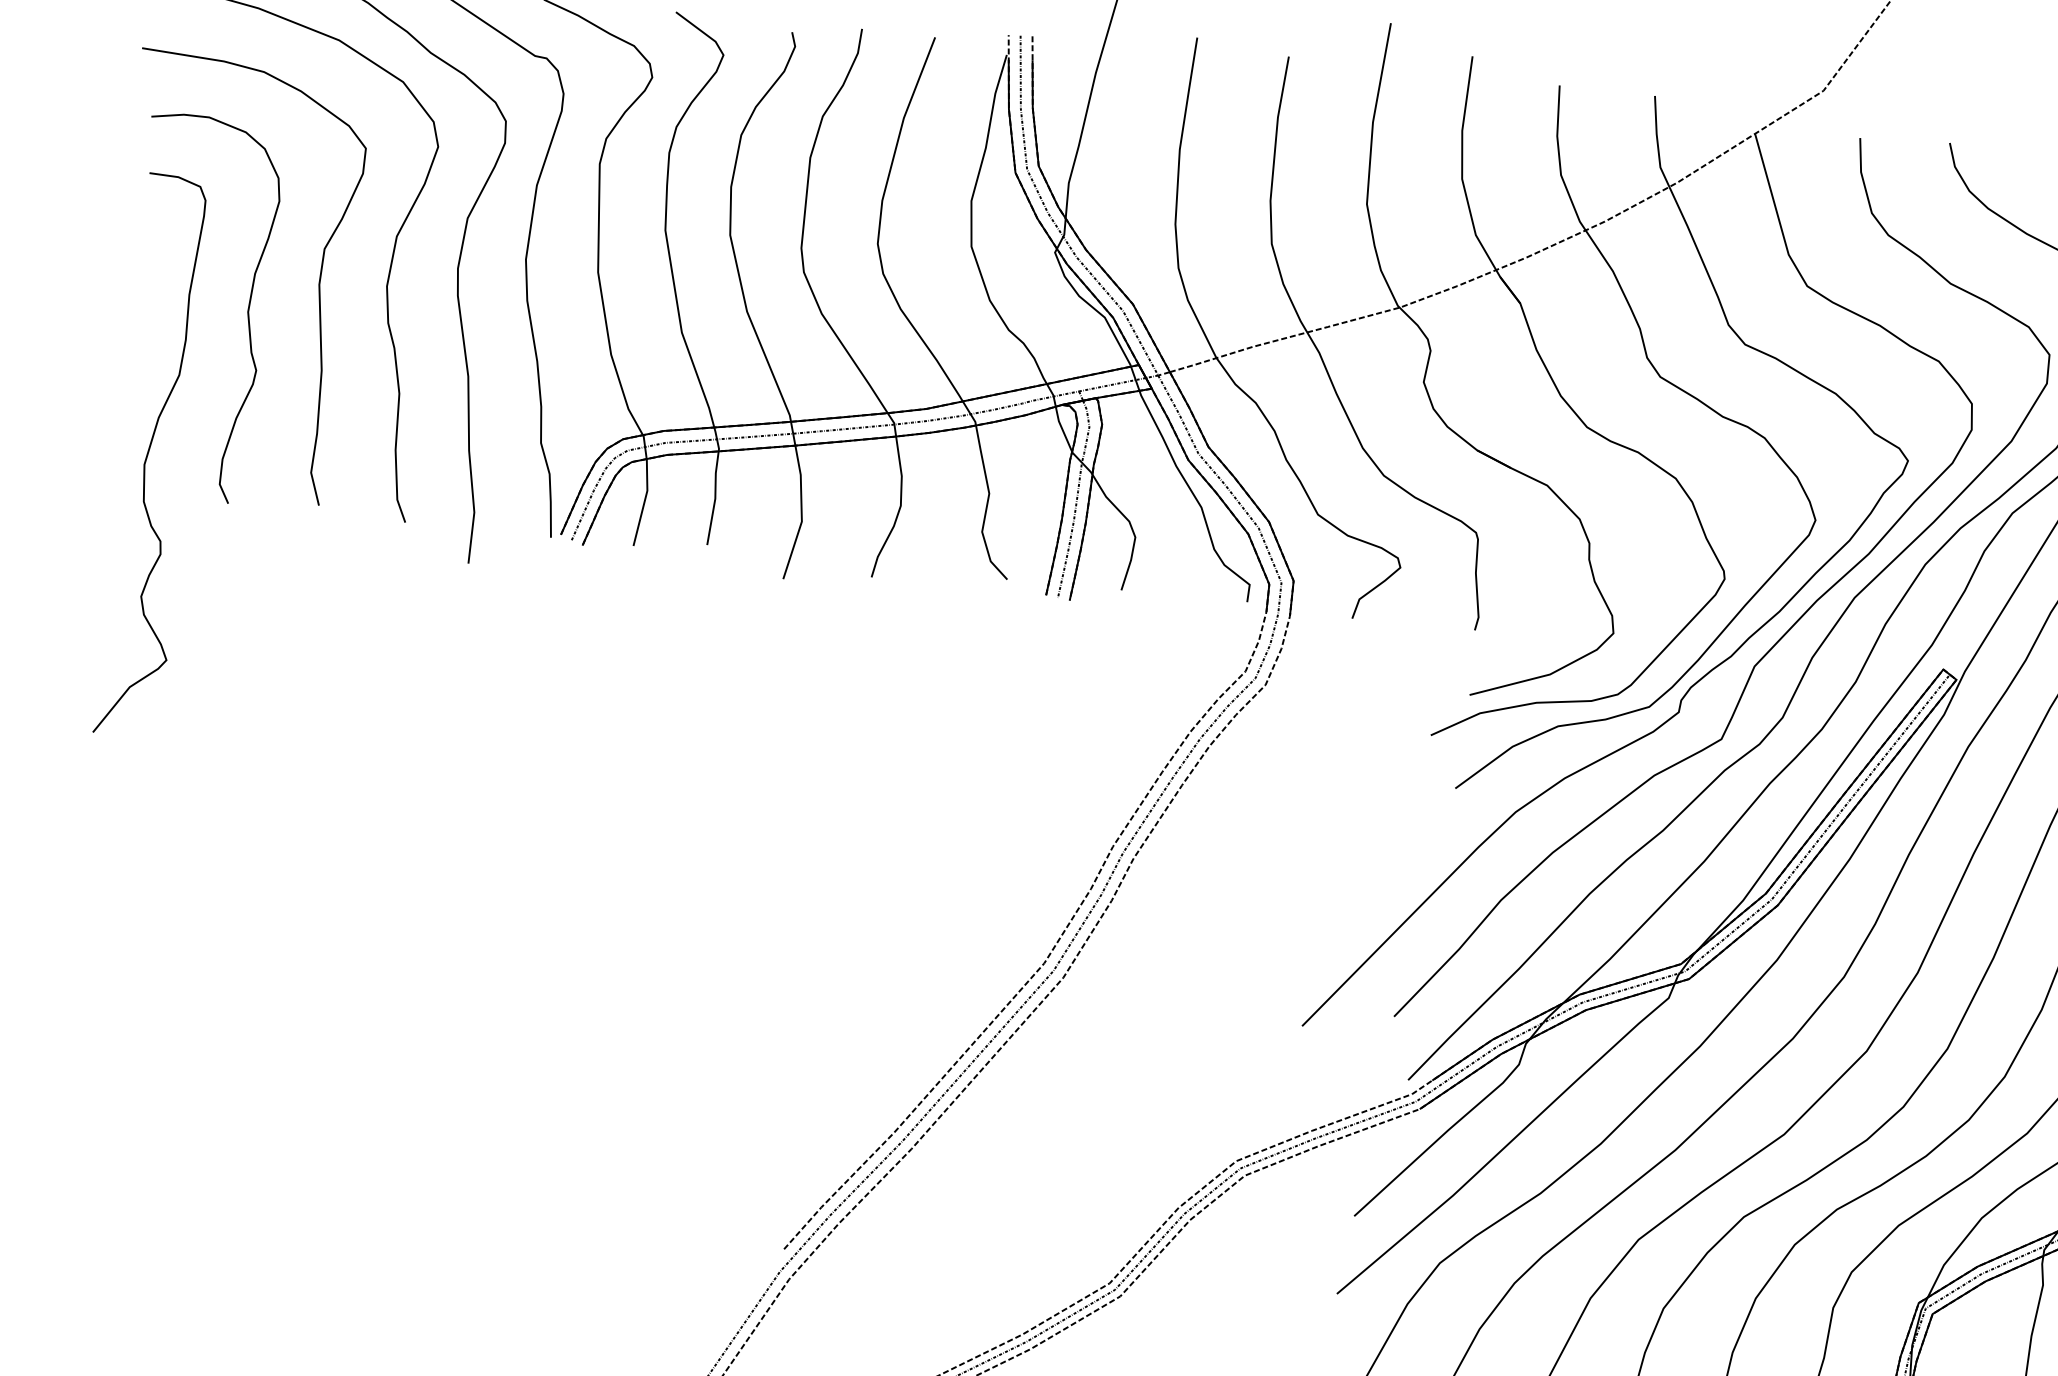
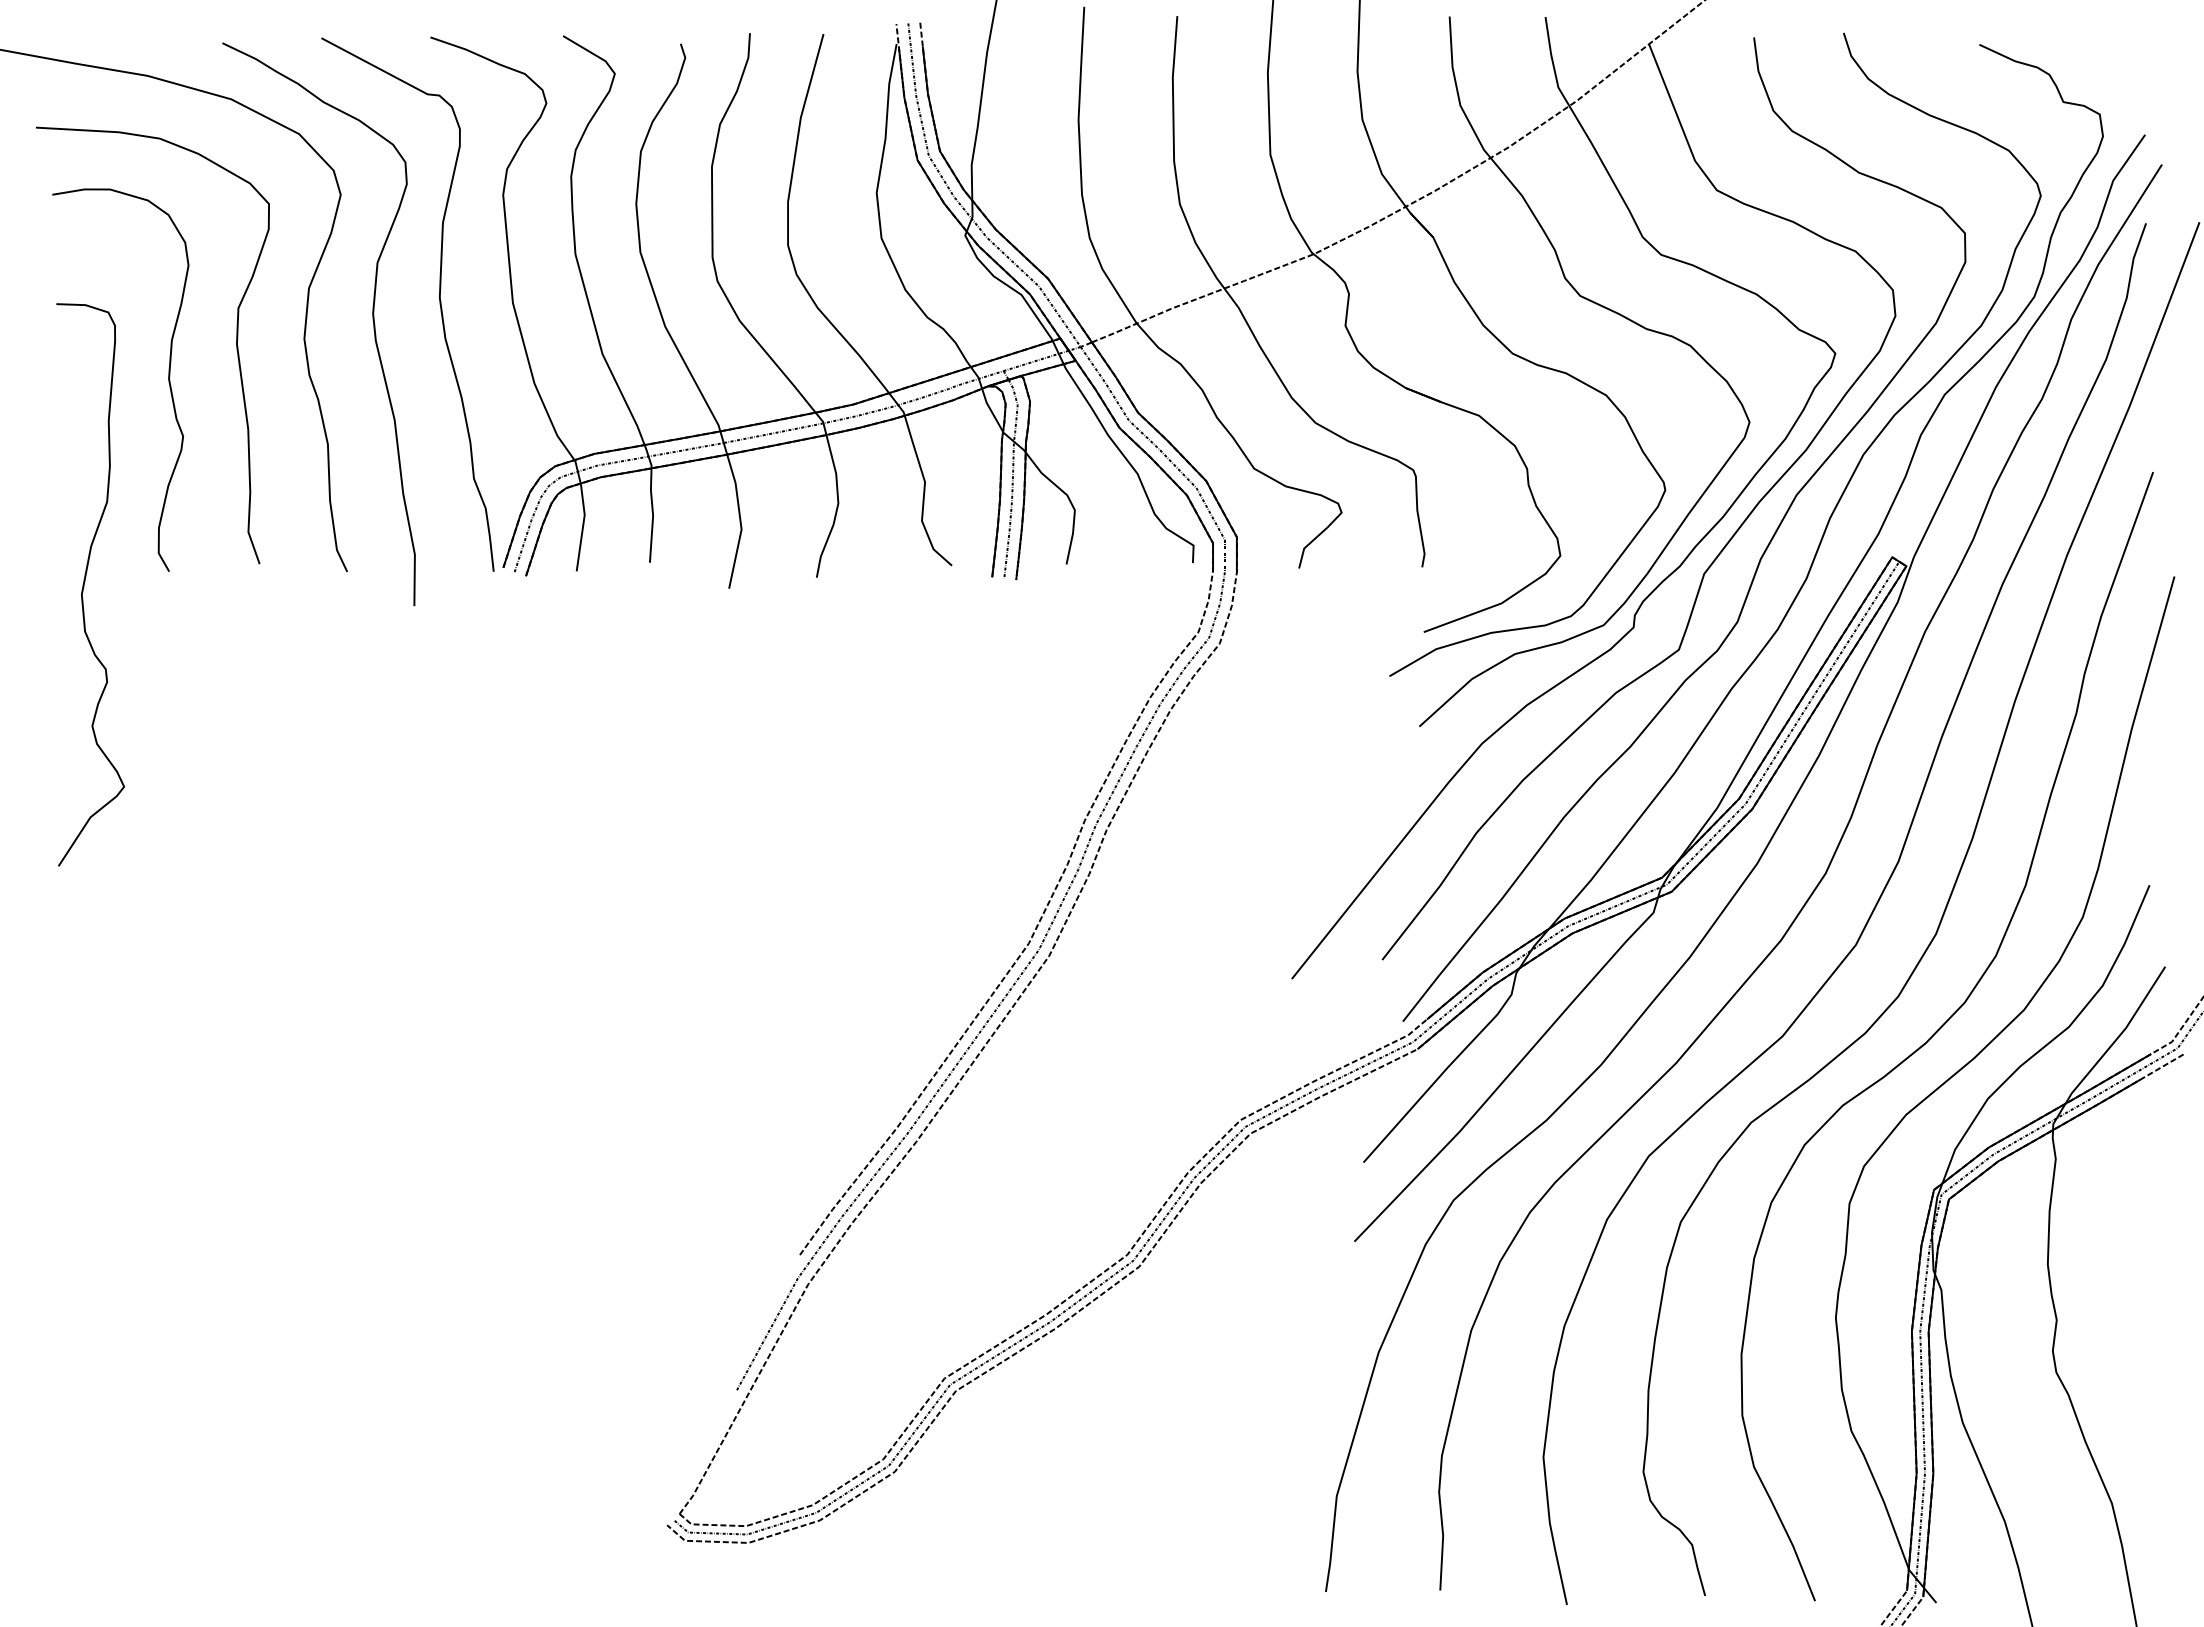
curve: (149, 453) -> (85, 582), moved

